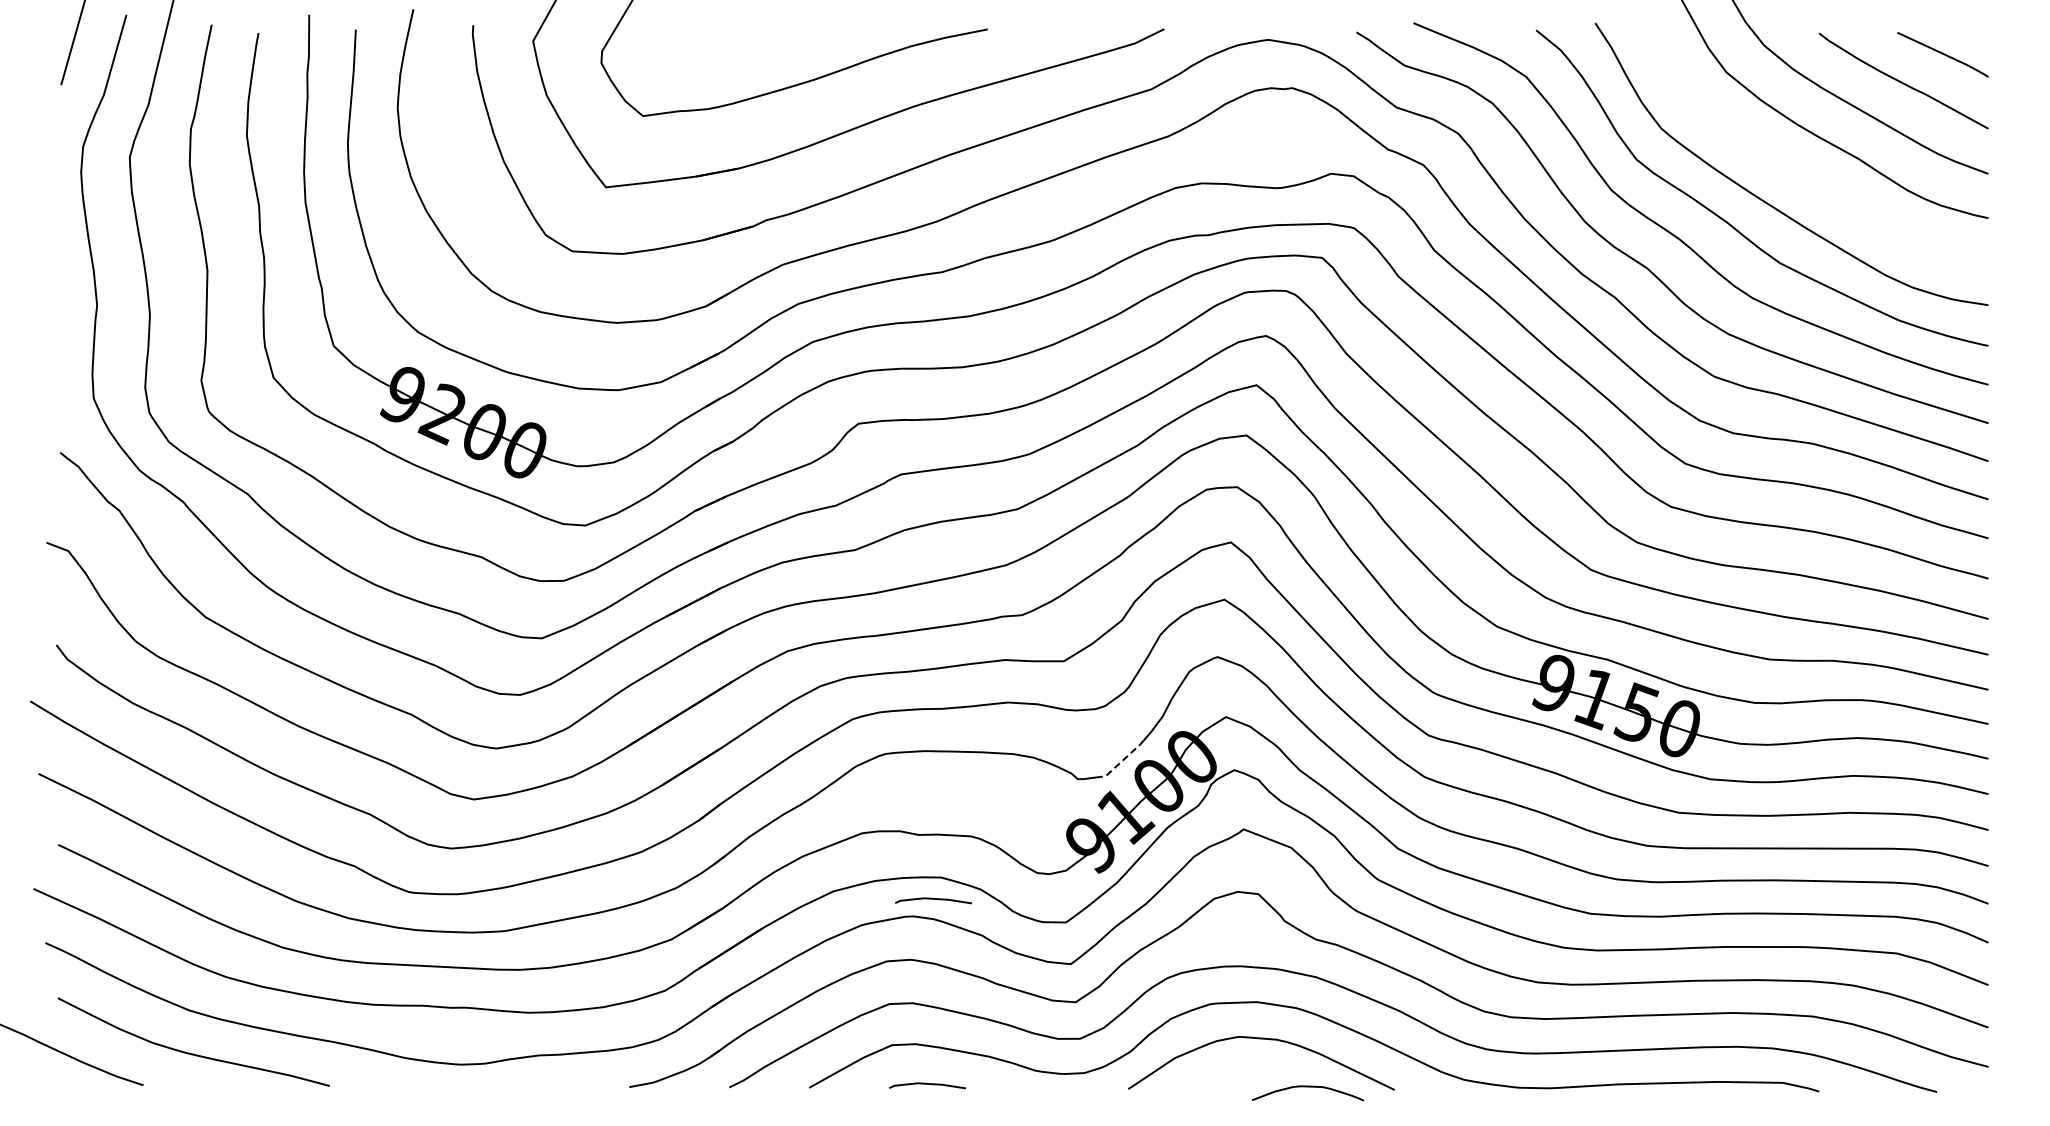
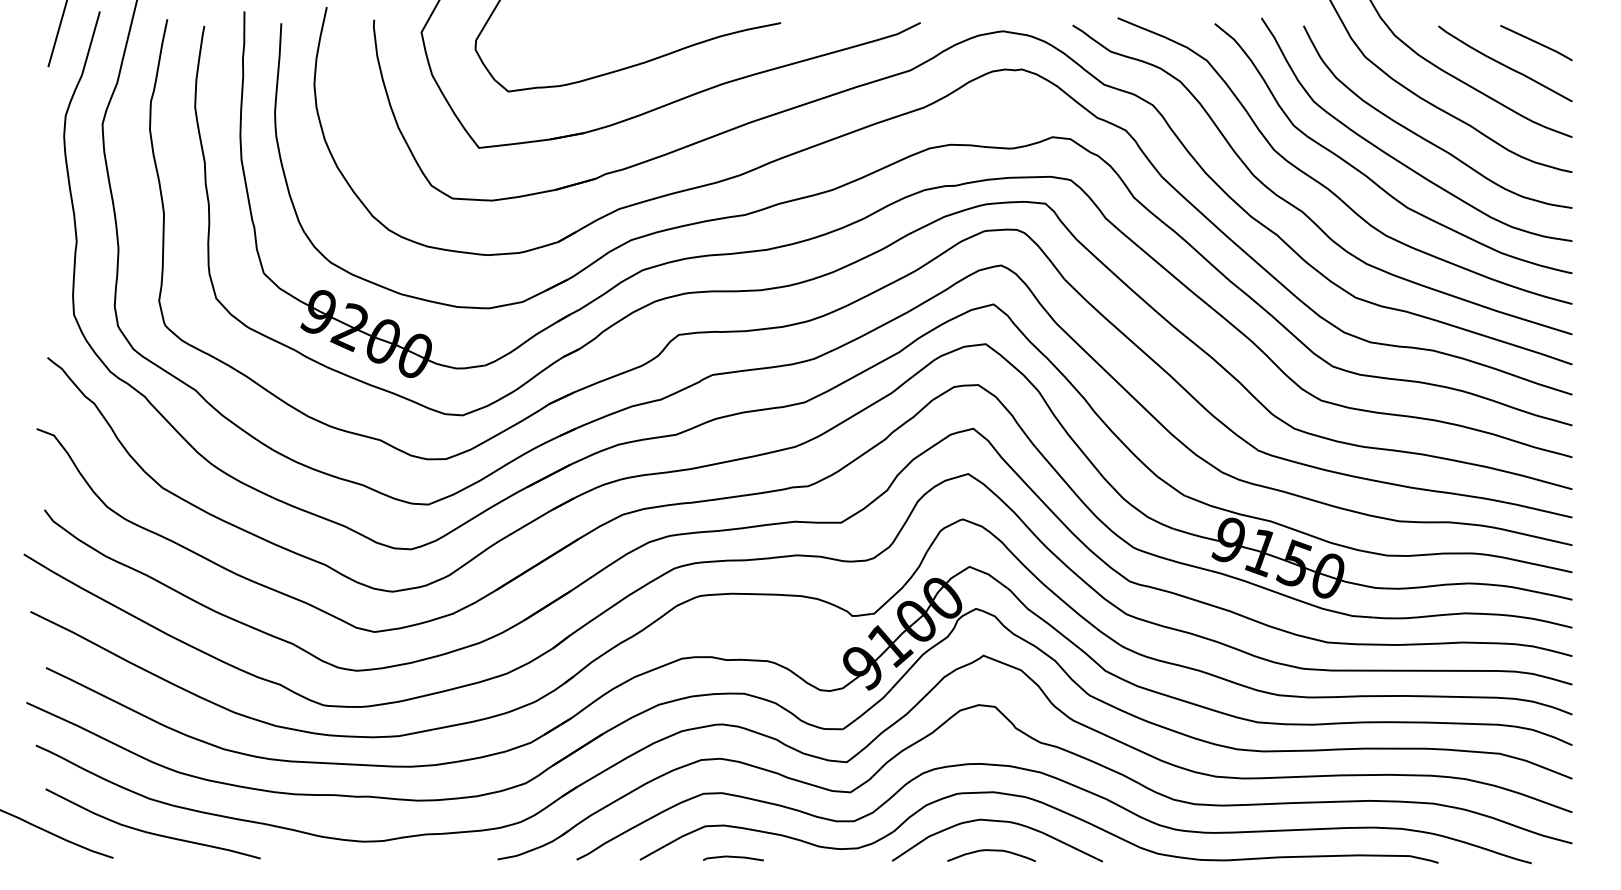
curve: (1802, 175) -> (1425, 138), added
line: (1123, 759) -> (888, 600), dashed -> solid
line: (933, 899) -> (738, 711), removed
curve: (1307, 1087) -> (991, 851), moved

